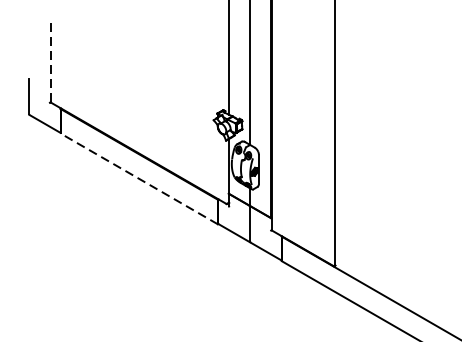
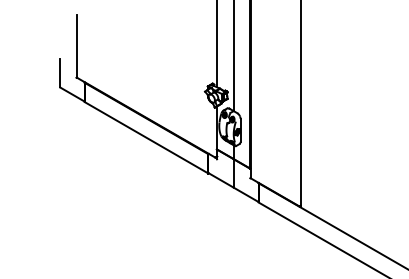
line: (50, 62) -> (76, 46), dashed -> solid
line: (139, 178) -> (146, 137), dashed -> solid

